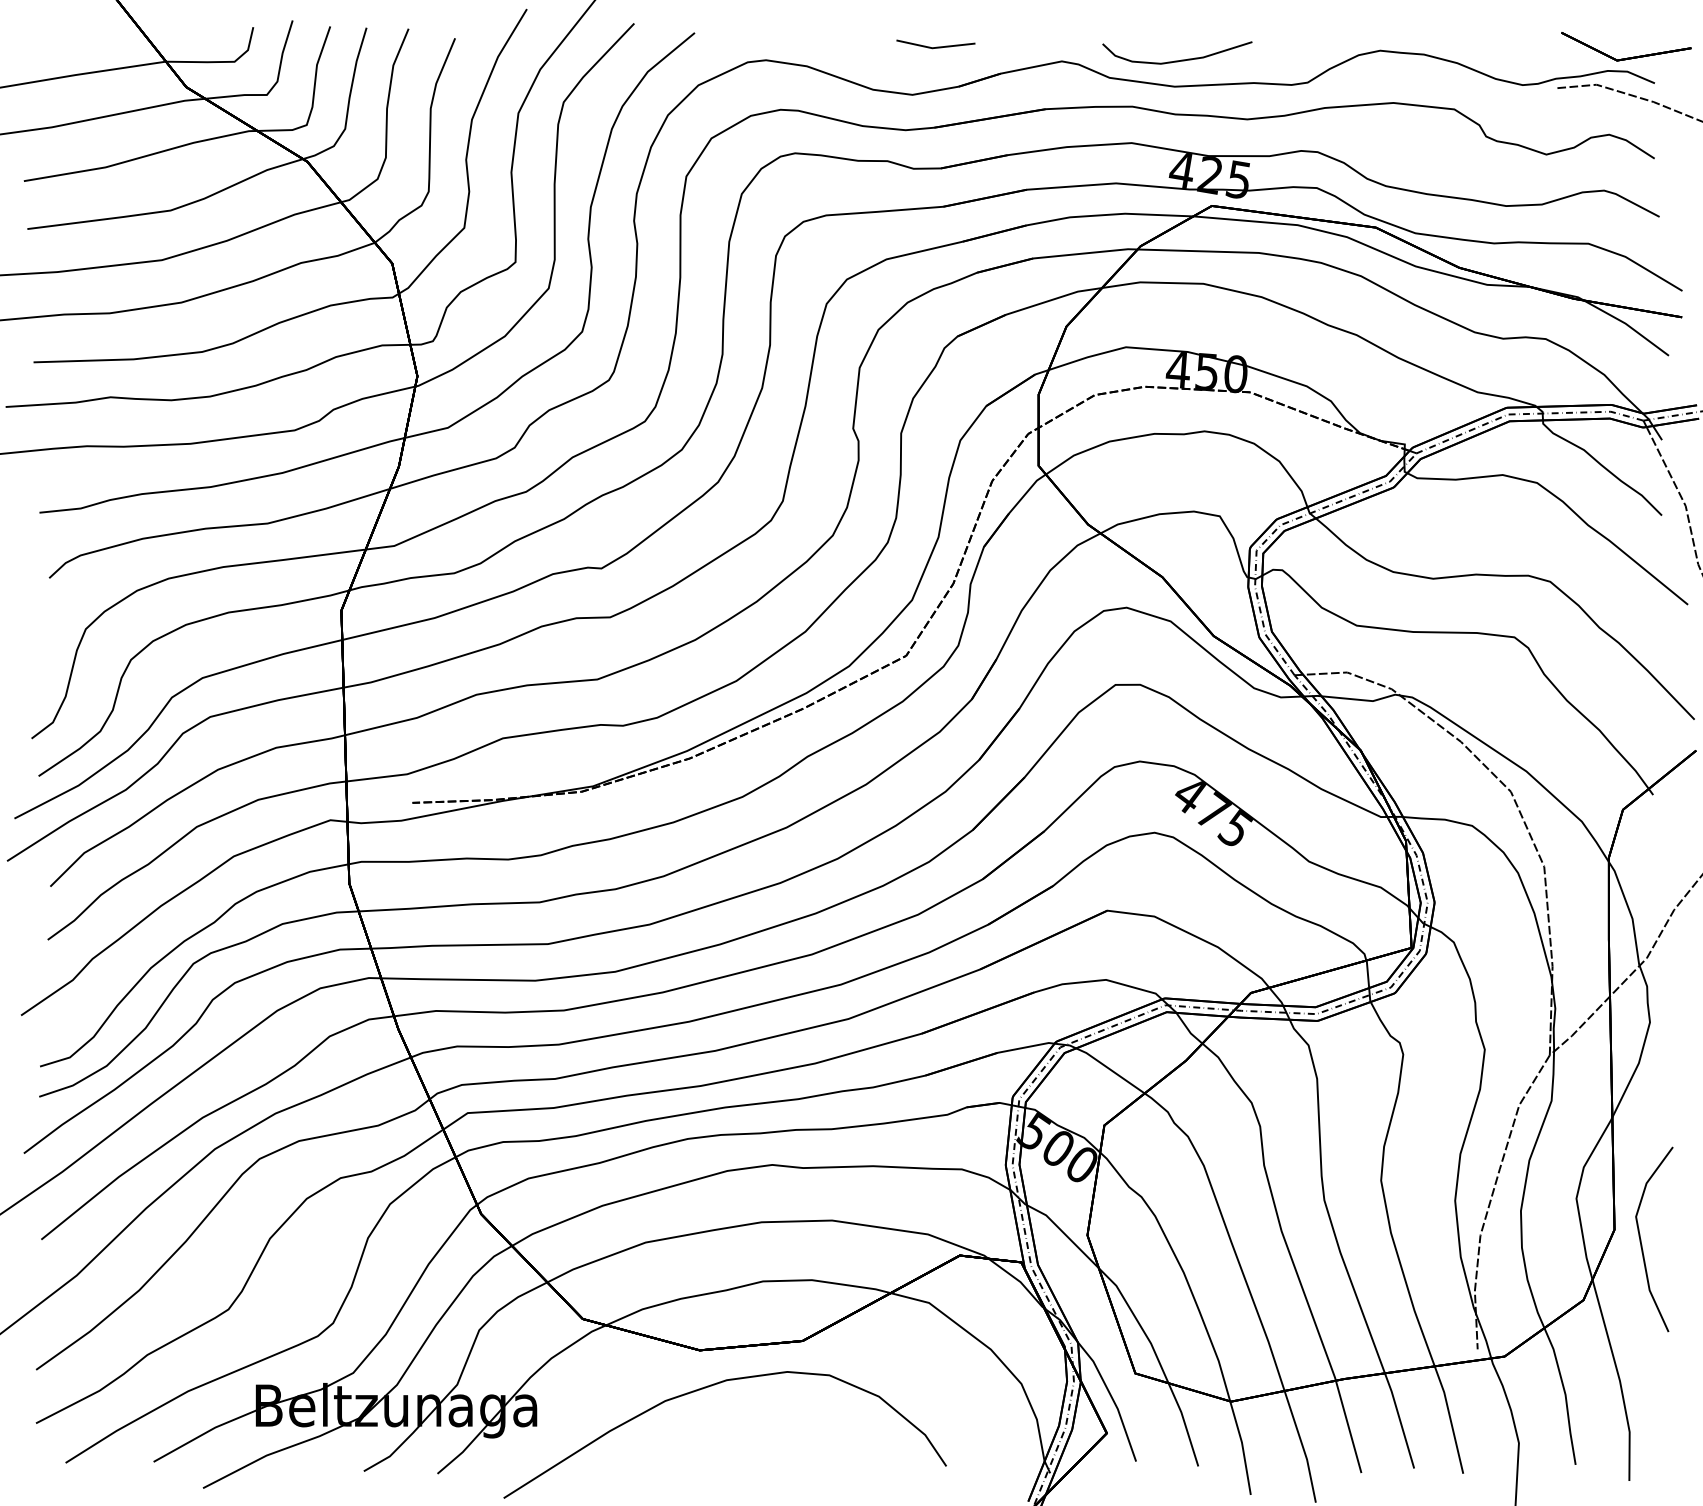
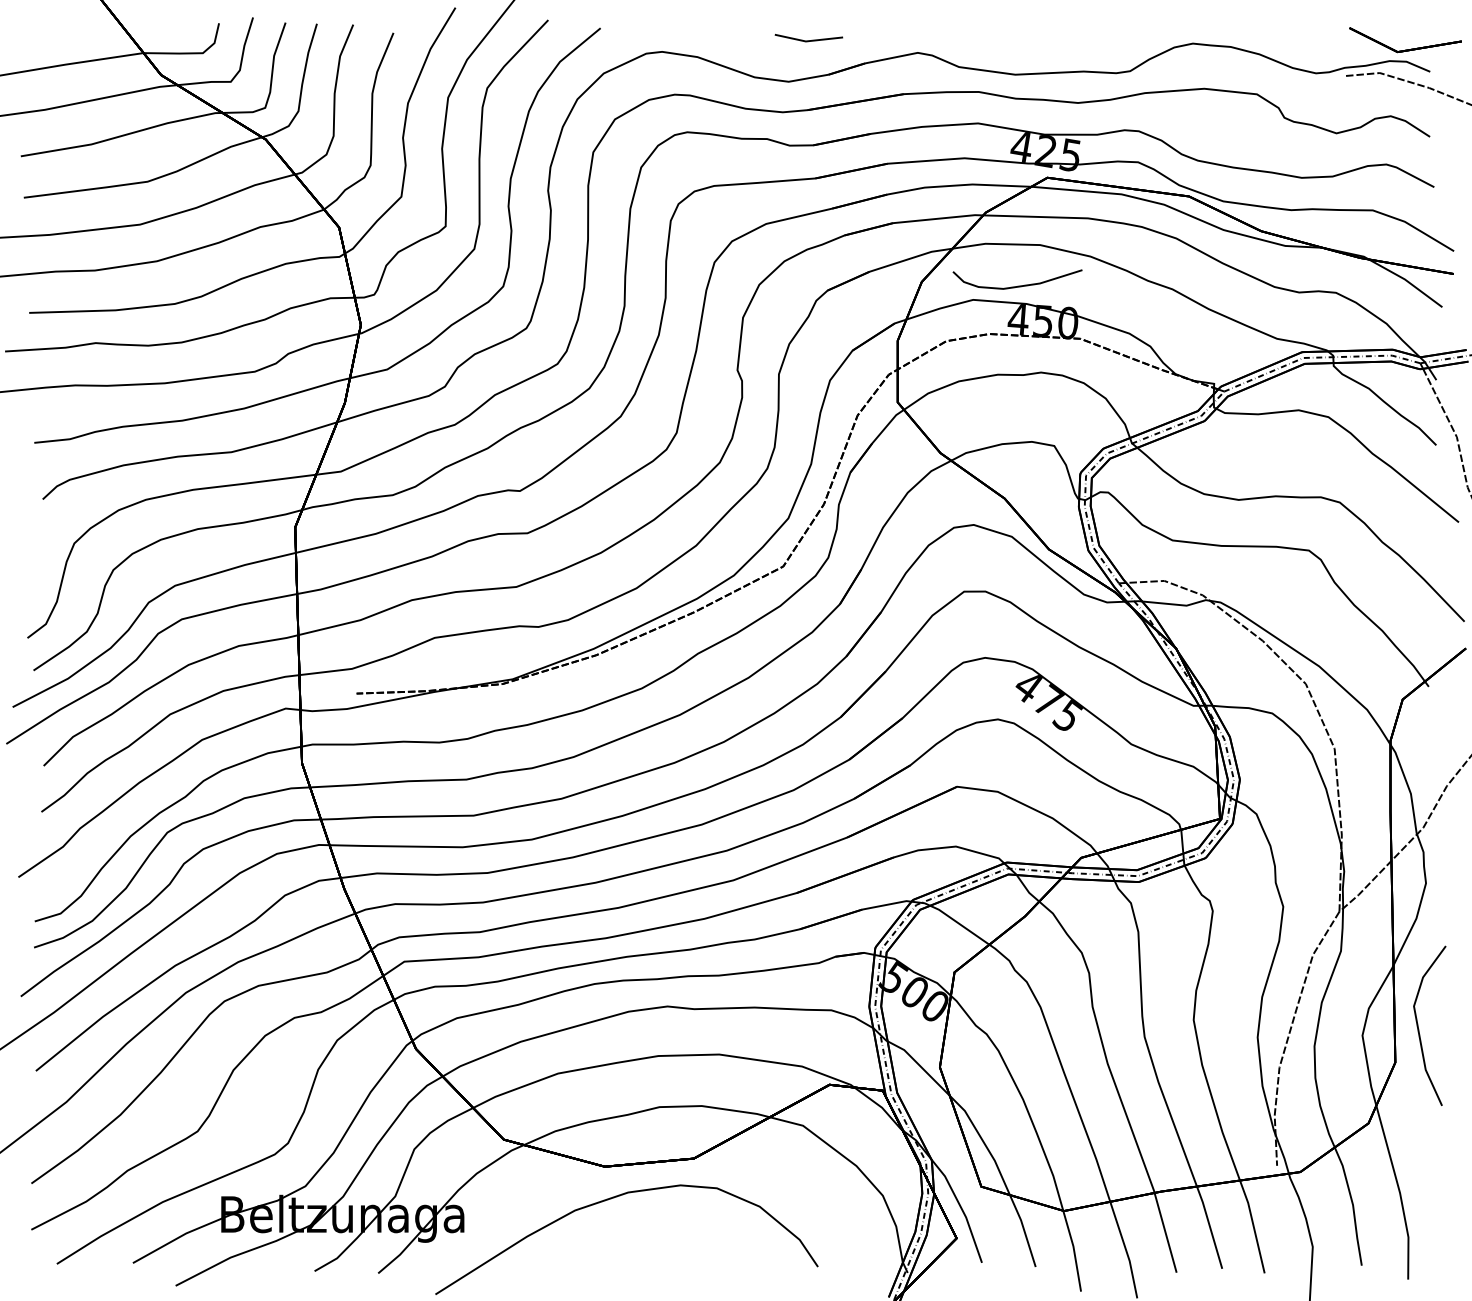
curve: (1177, 59) -> (1017, 285), moved
line: (1642, 1243) -> (1419, 1029), moved

